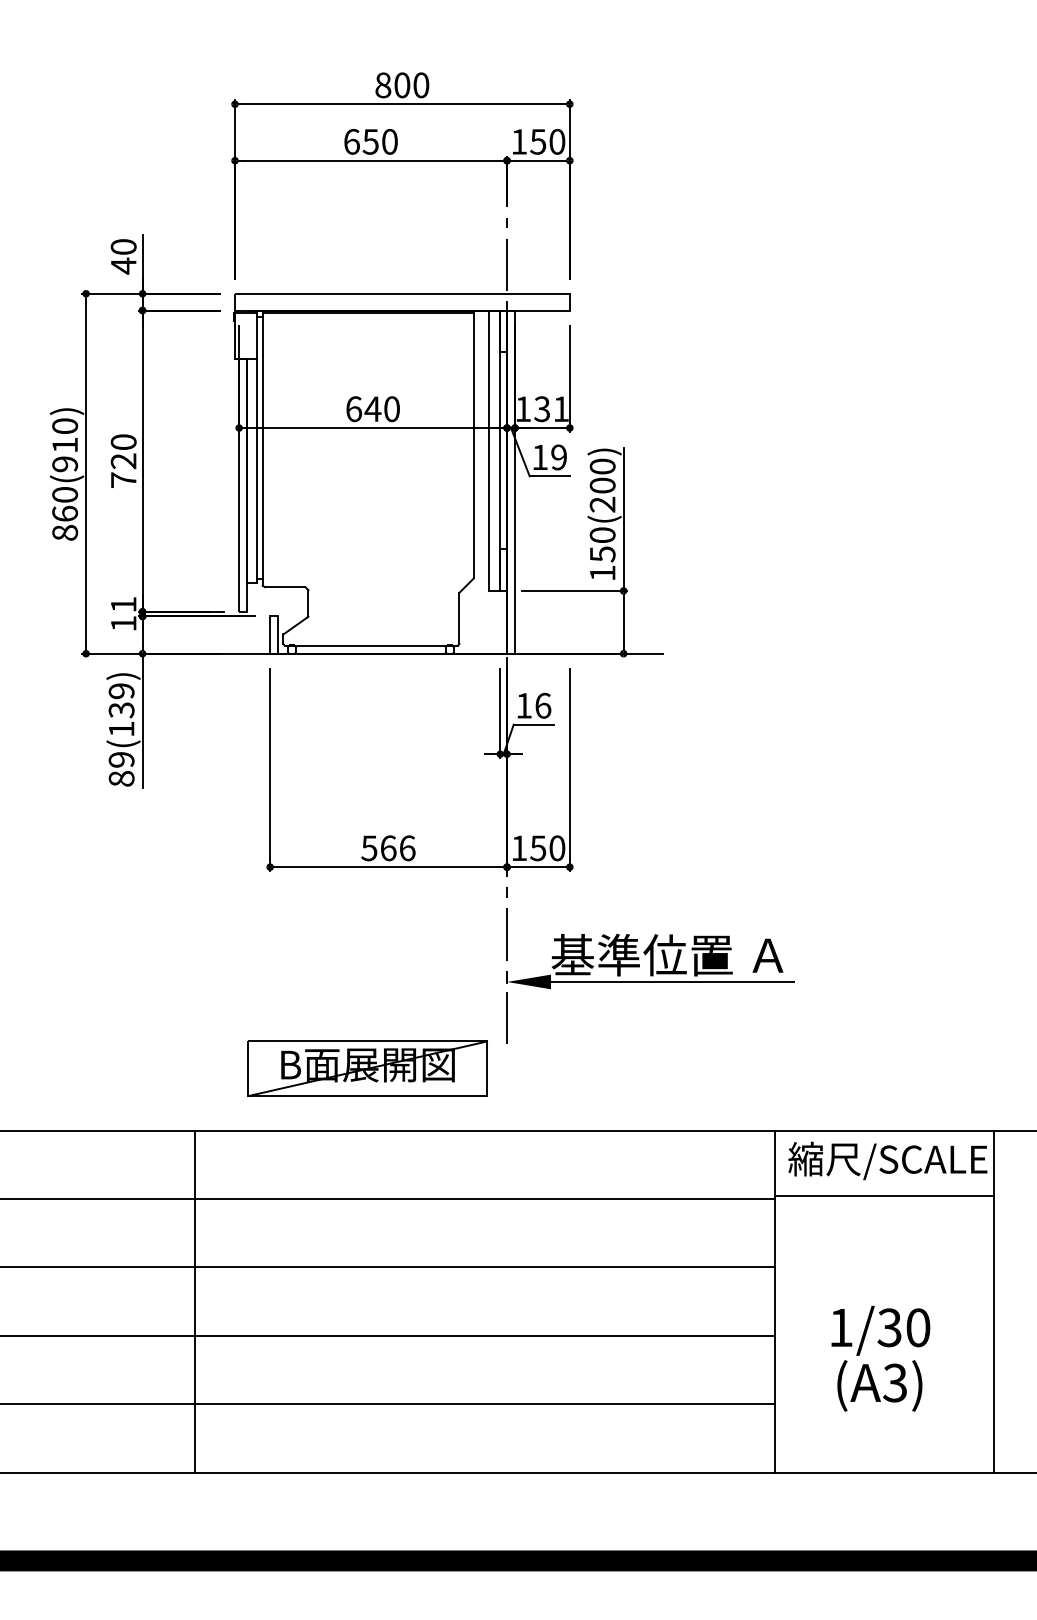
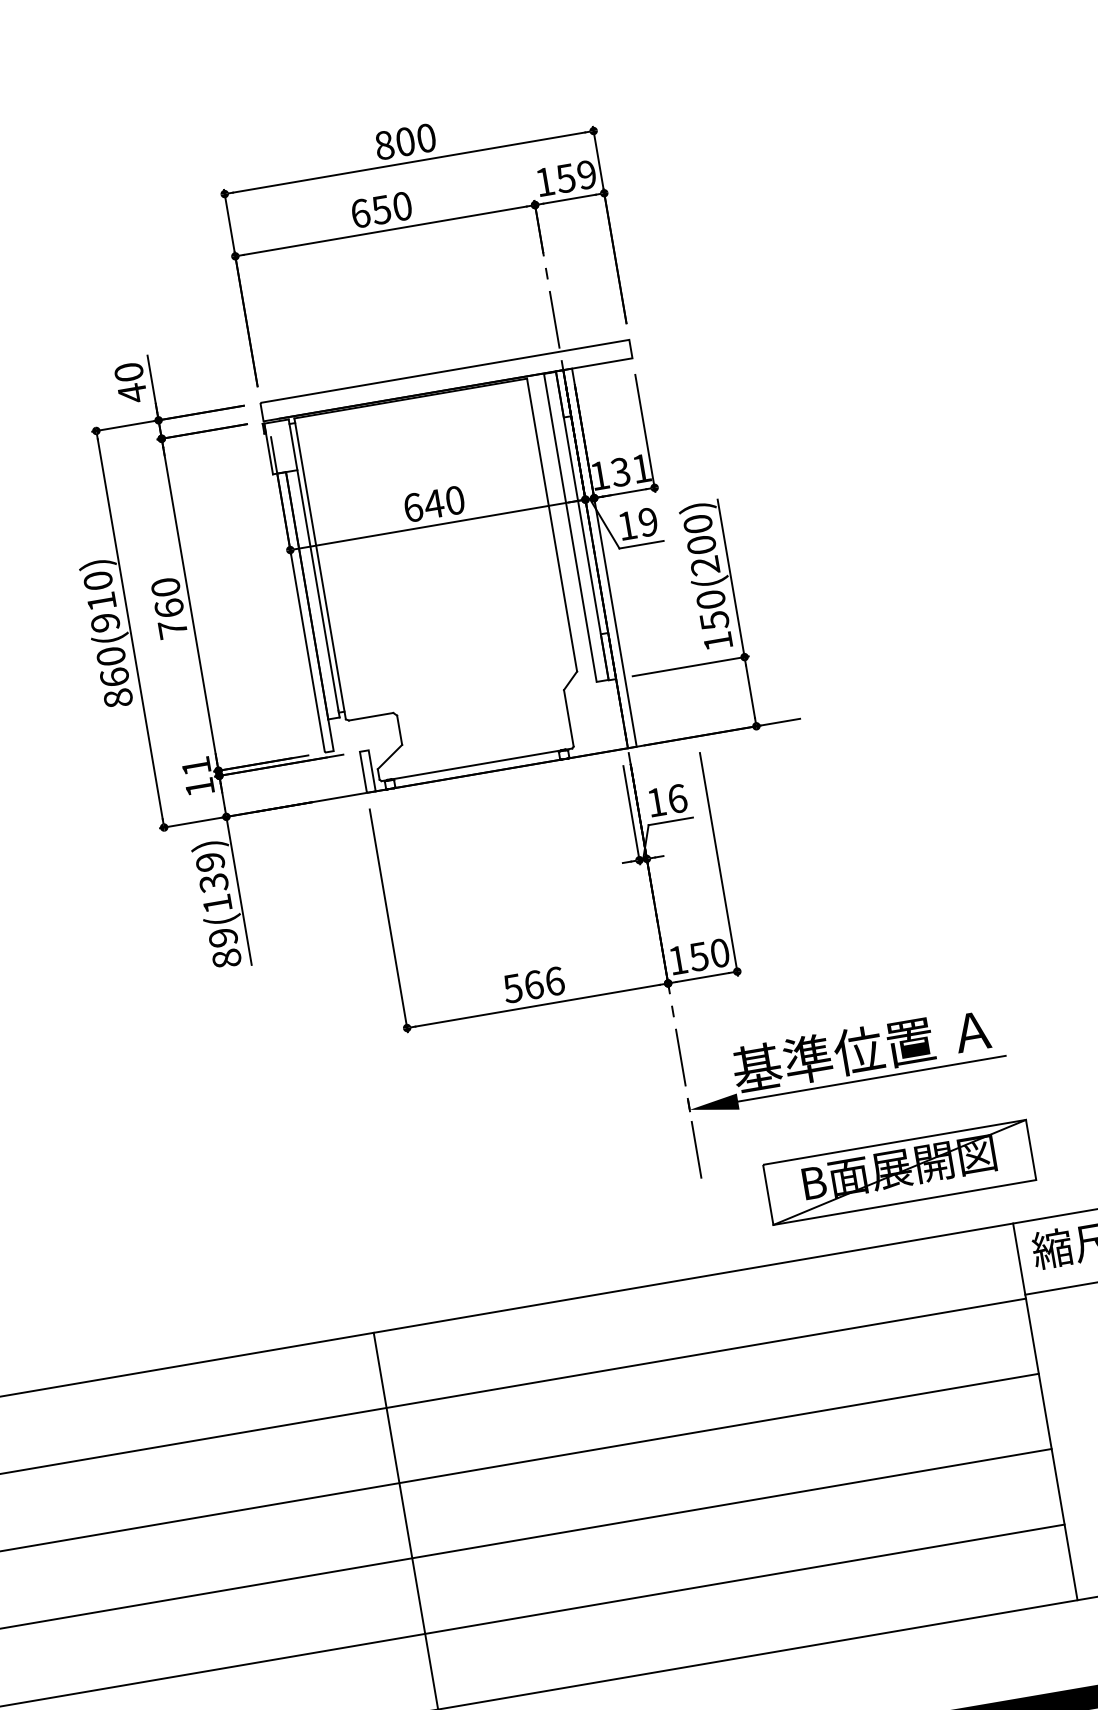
text: (557, 141) -> (587, 174), 150 -> 159
text: (123, 461) -> (169, 608), 720 -> 760
part: (367, 1068) -> (899, 1172), moved

